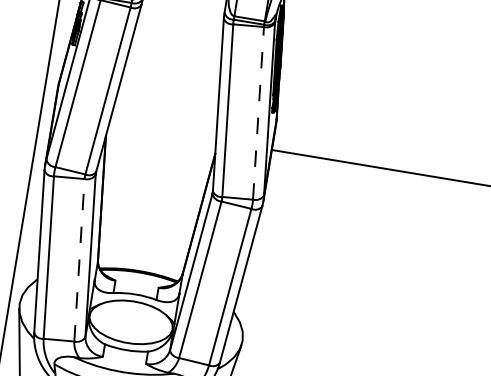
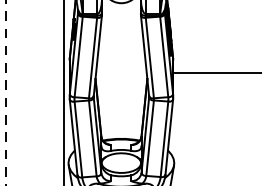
line: (259, 112) -> (164, 56), dashed -> solid
line: (79, 258) -> (92, 137), dashed -> solid

